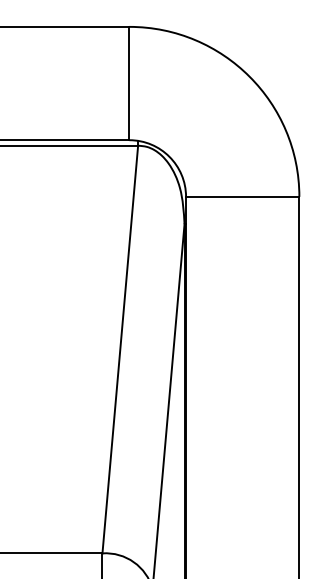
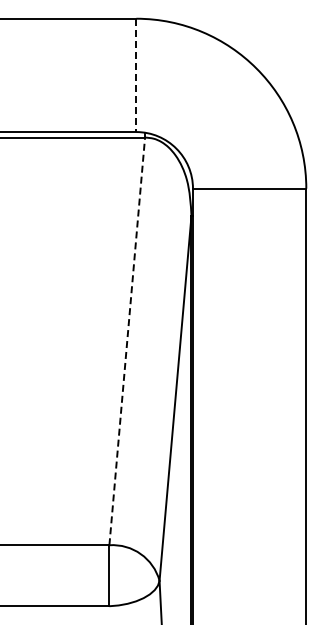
line: (129, 83) -> (136, 75), solid -> dashed
line: (120, 349) -> (127, 341), solid -> dashed

